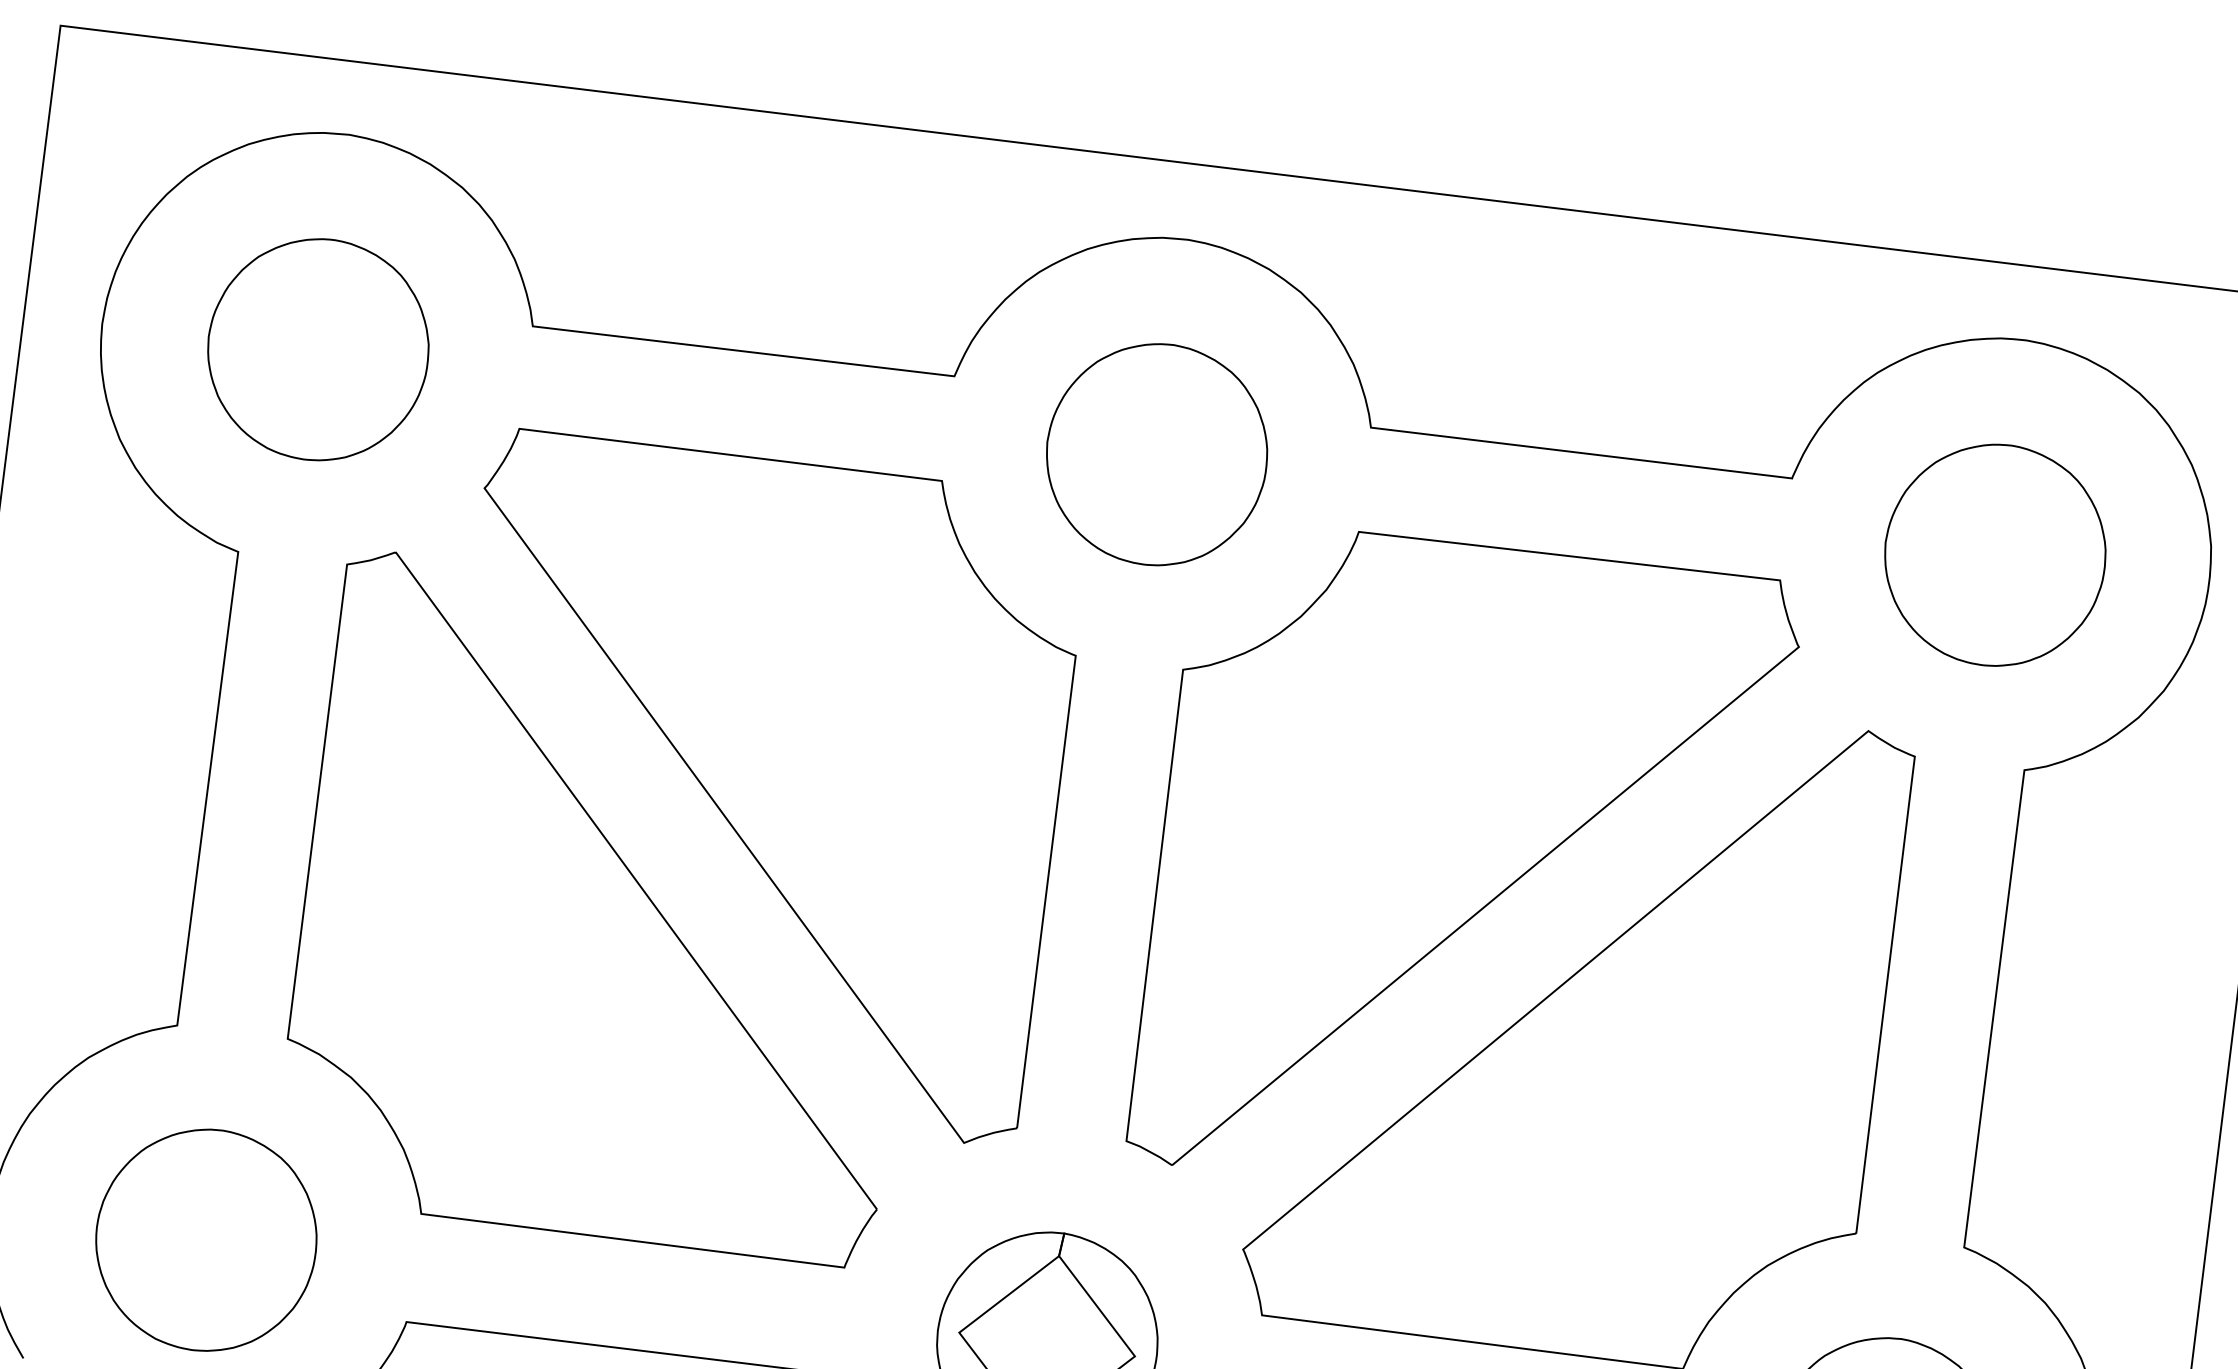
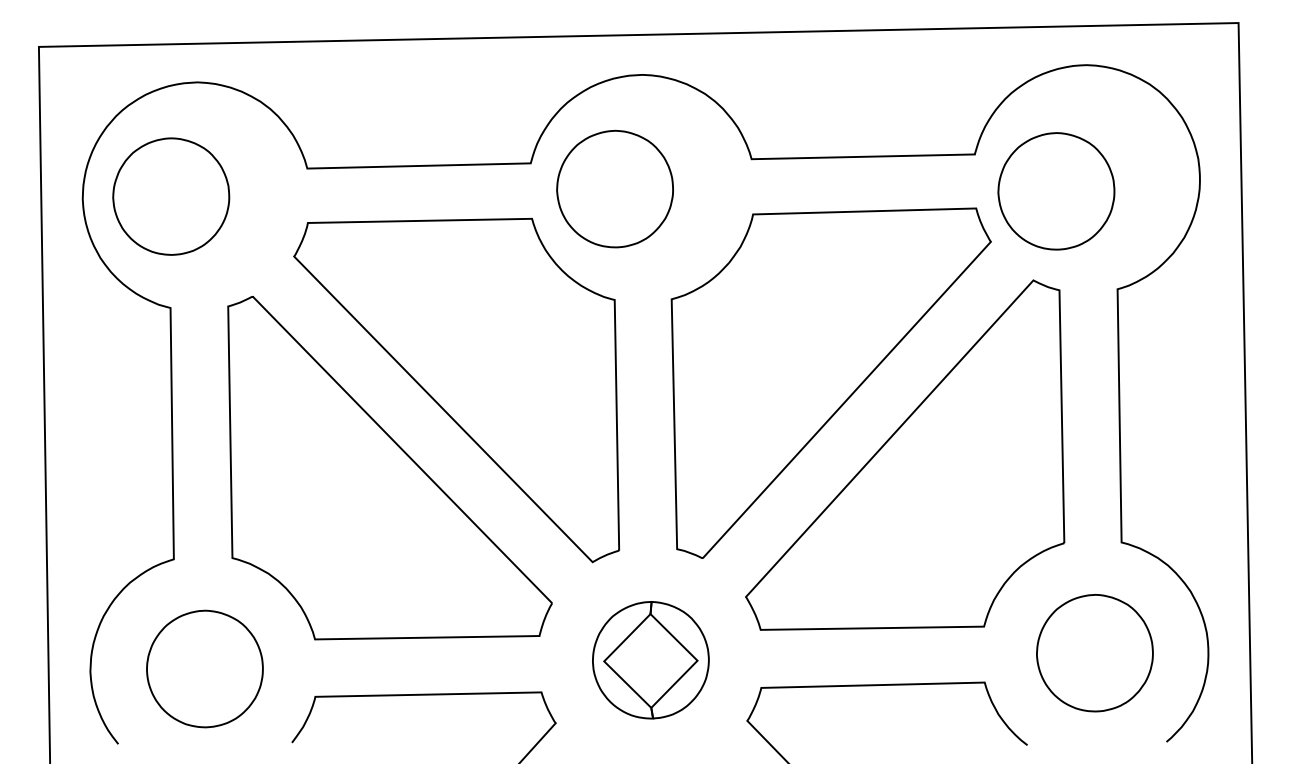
part: (318, 349) -> (171, 196), moved
part: (1155, 453) -> (614, 188), moved
part: (1995, 555) -> (1056, 191), moved

